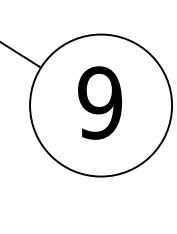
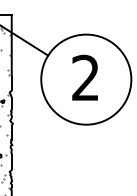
text: (99, 102) -> (85, 77), 9 -> 2

